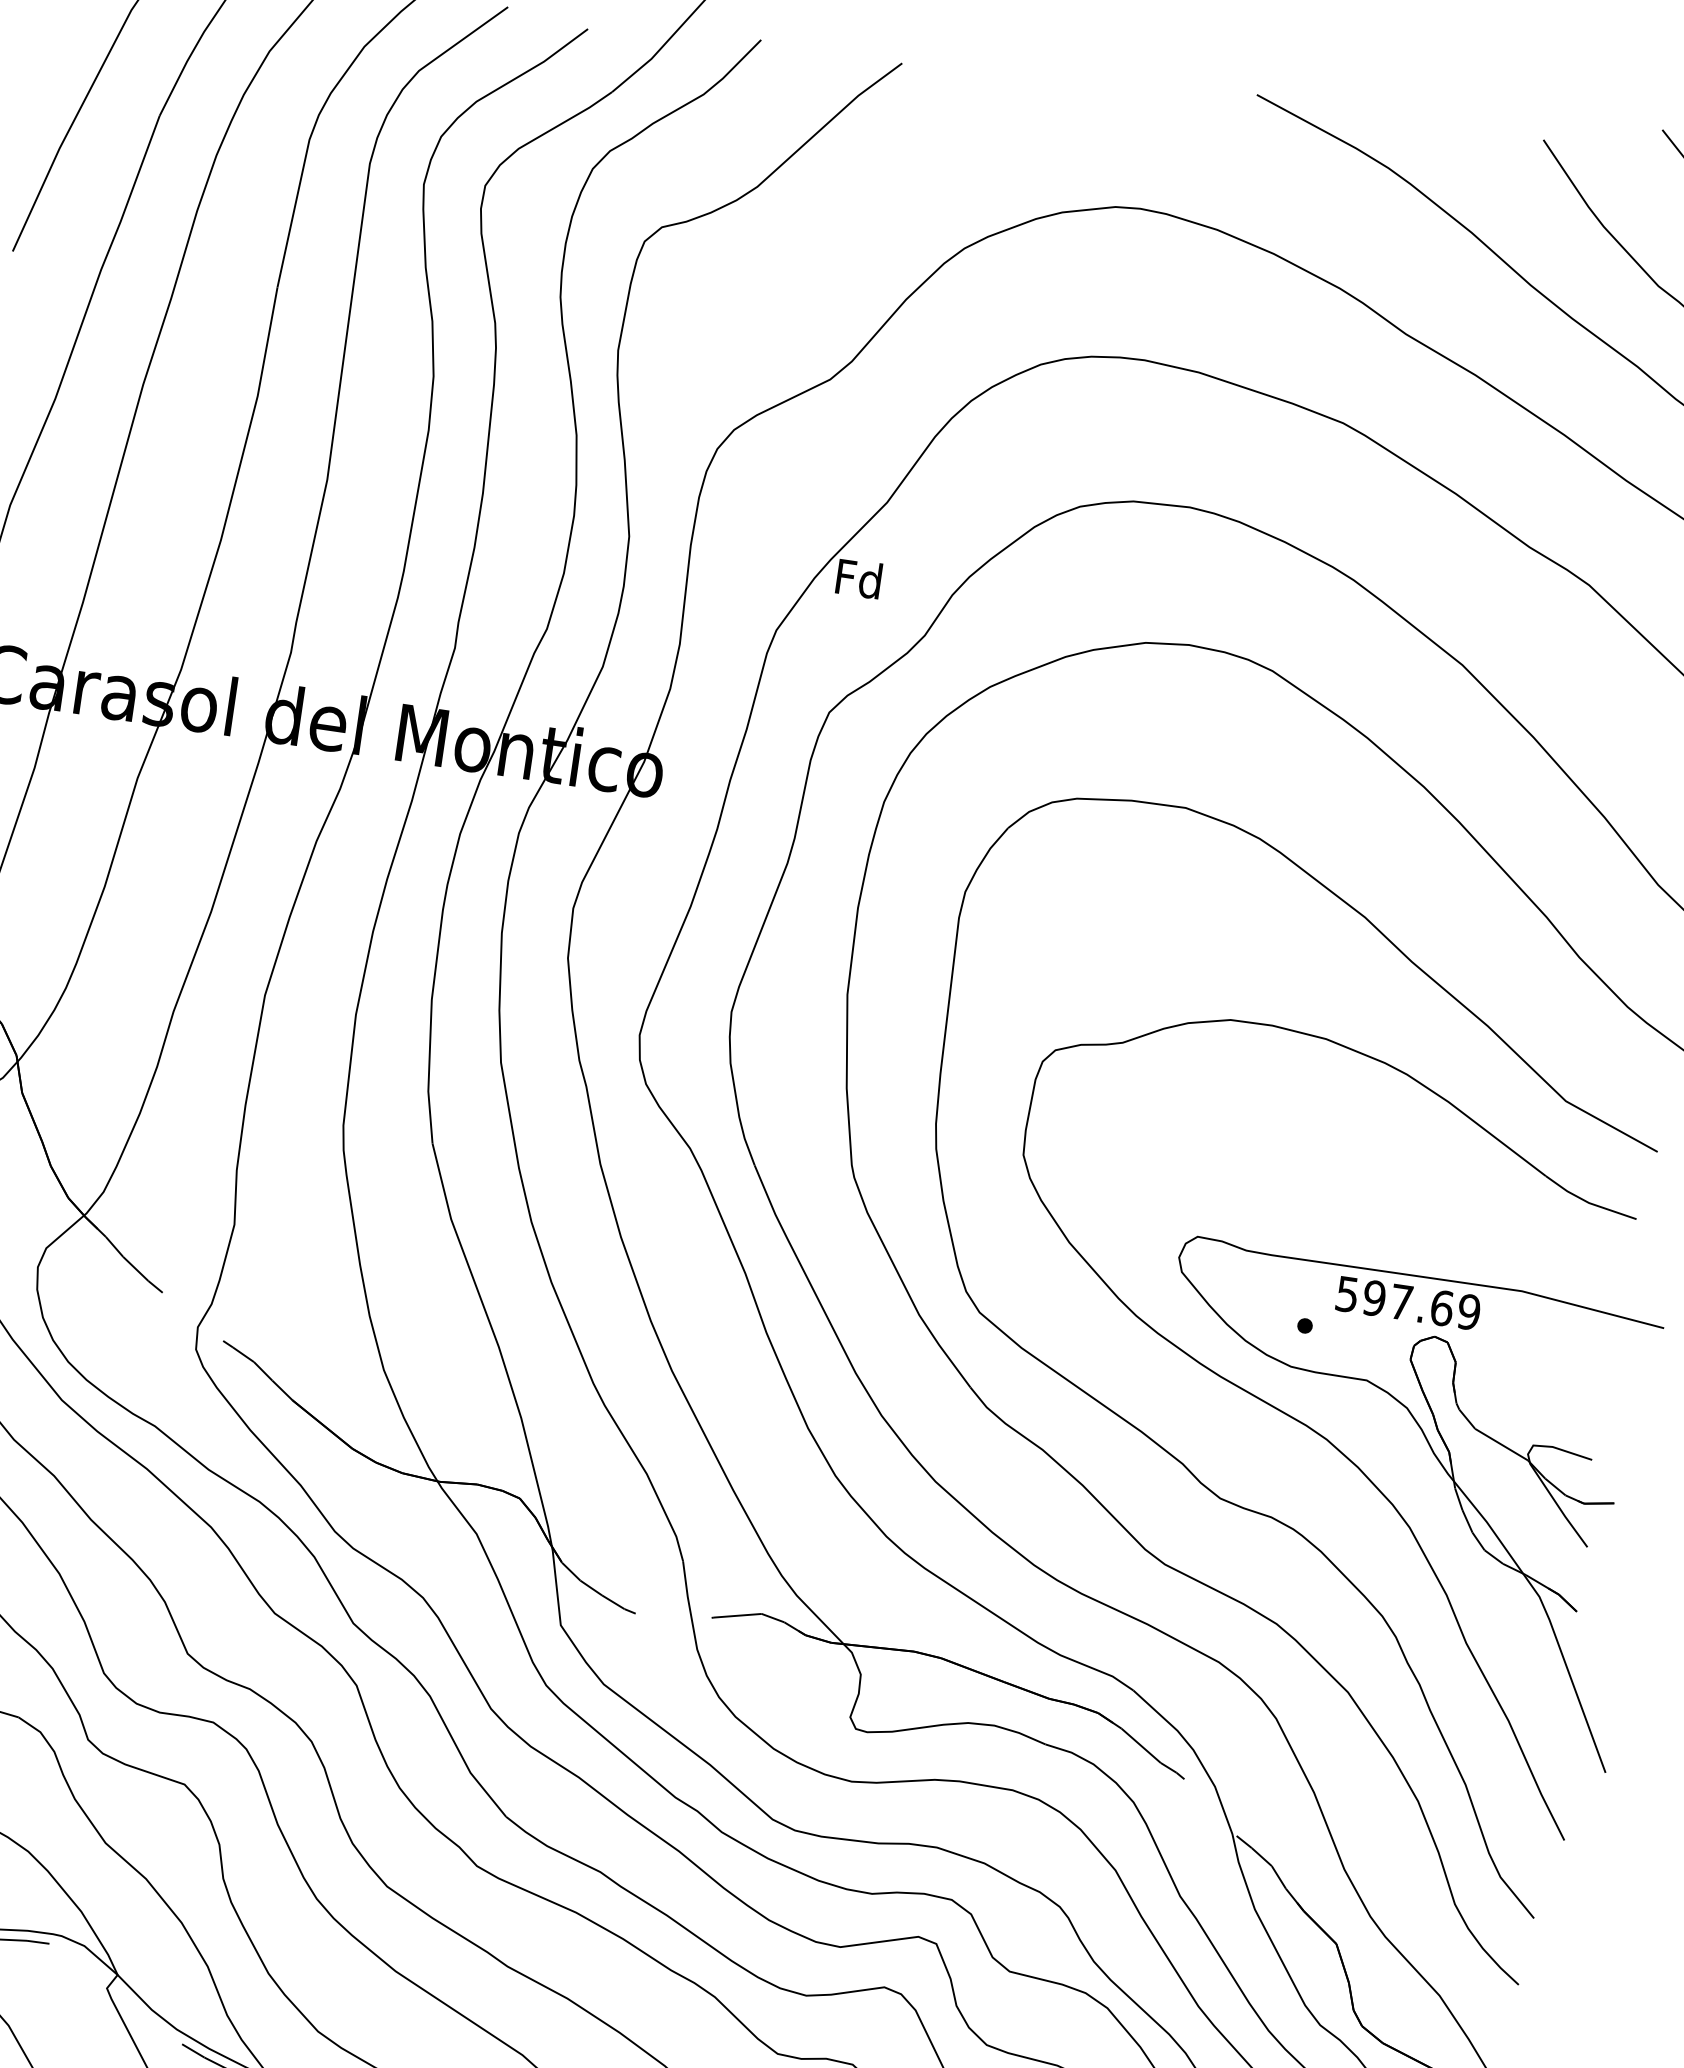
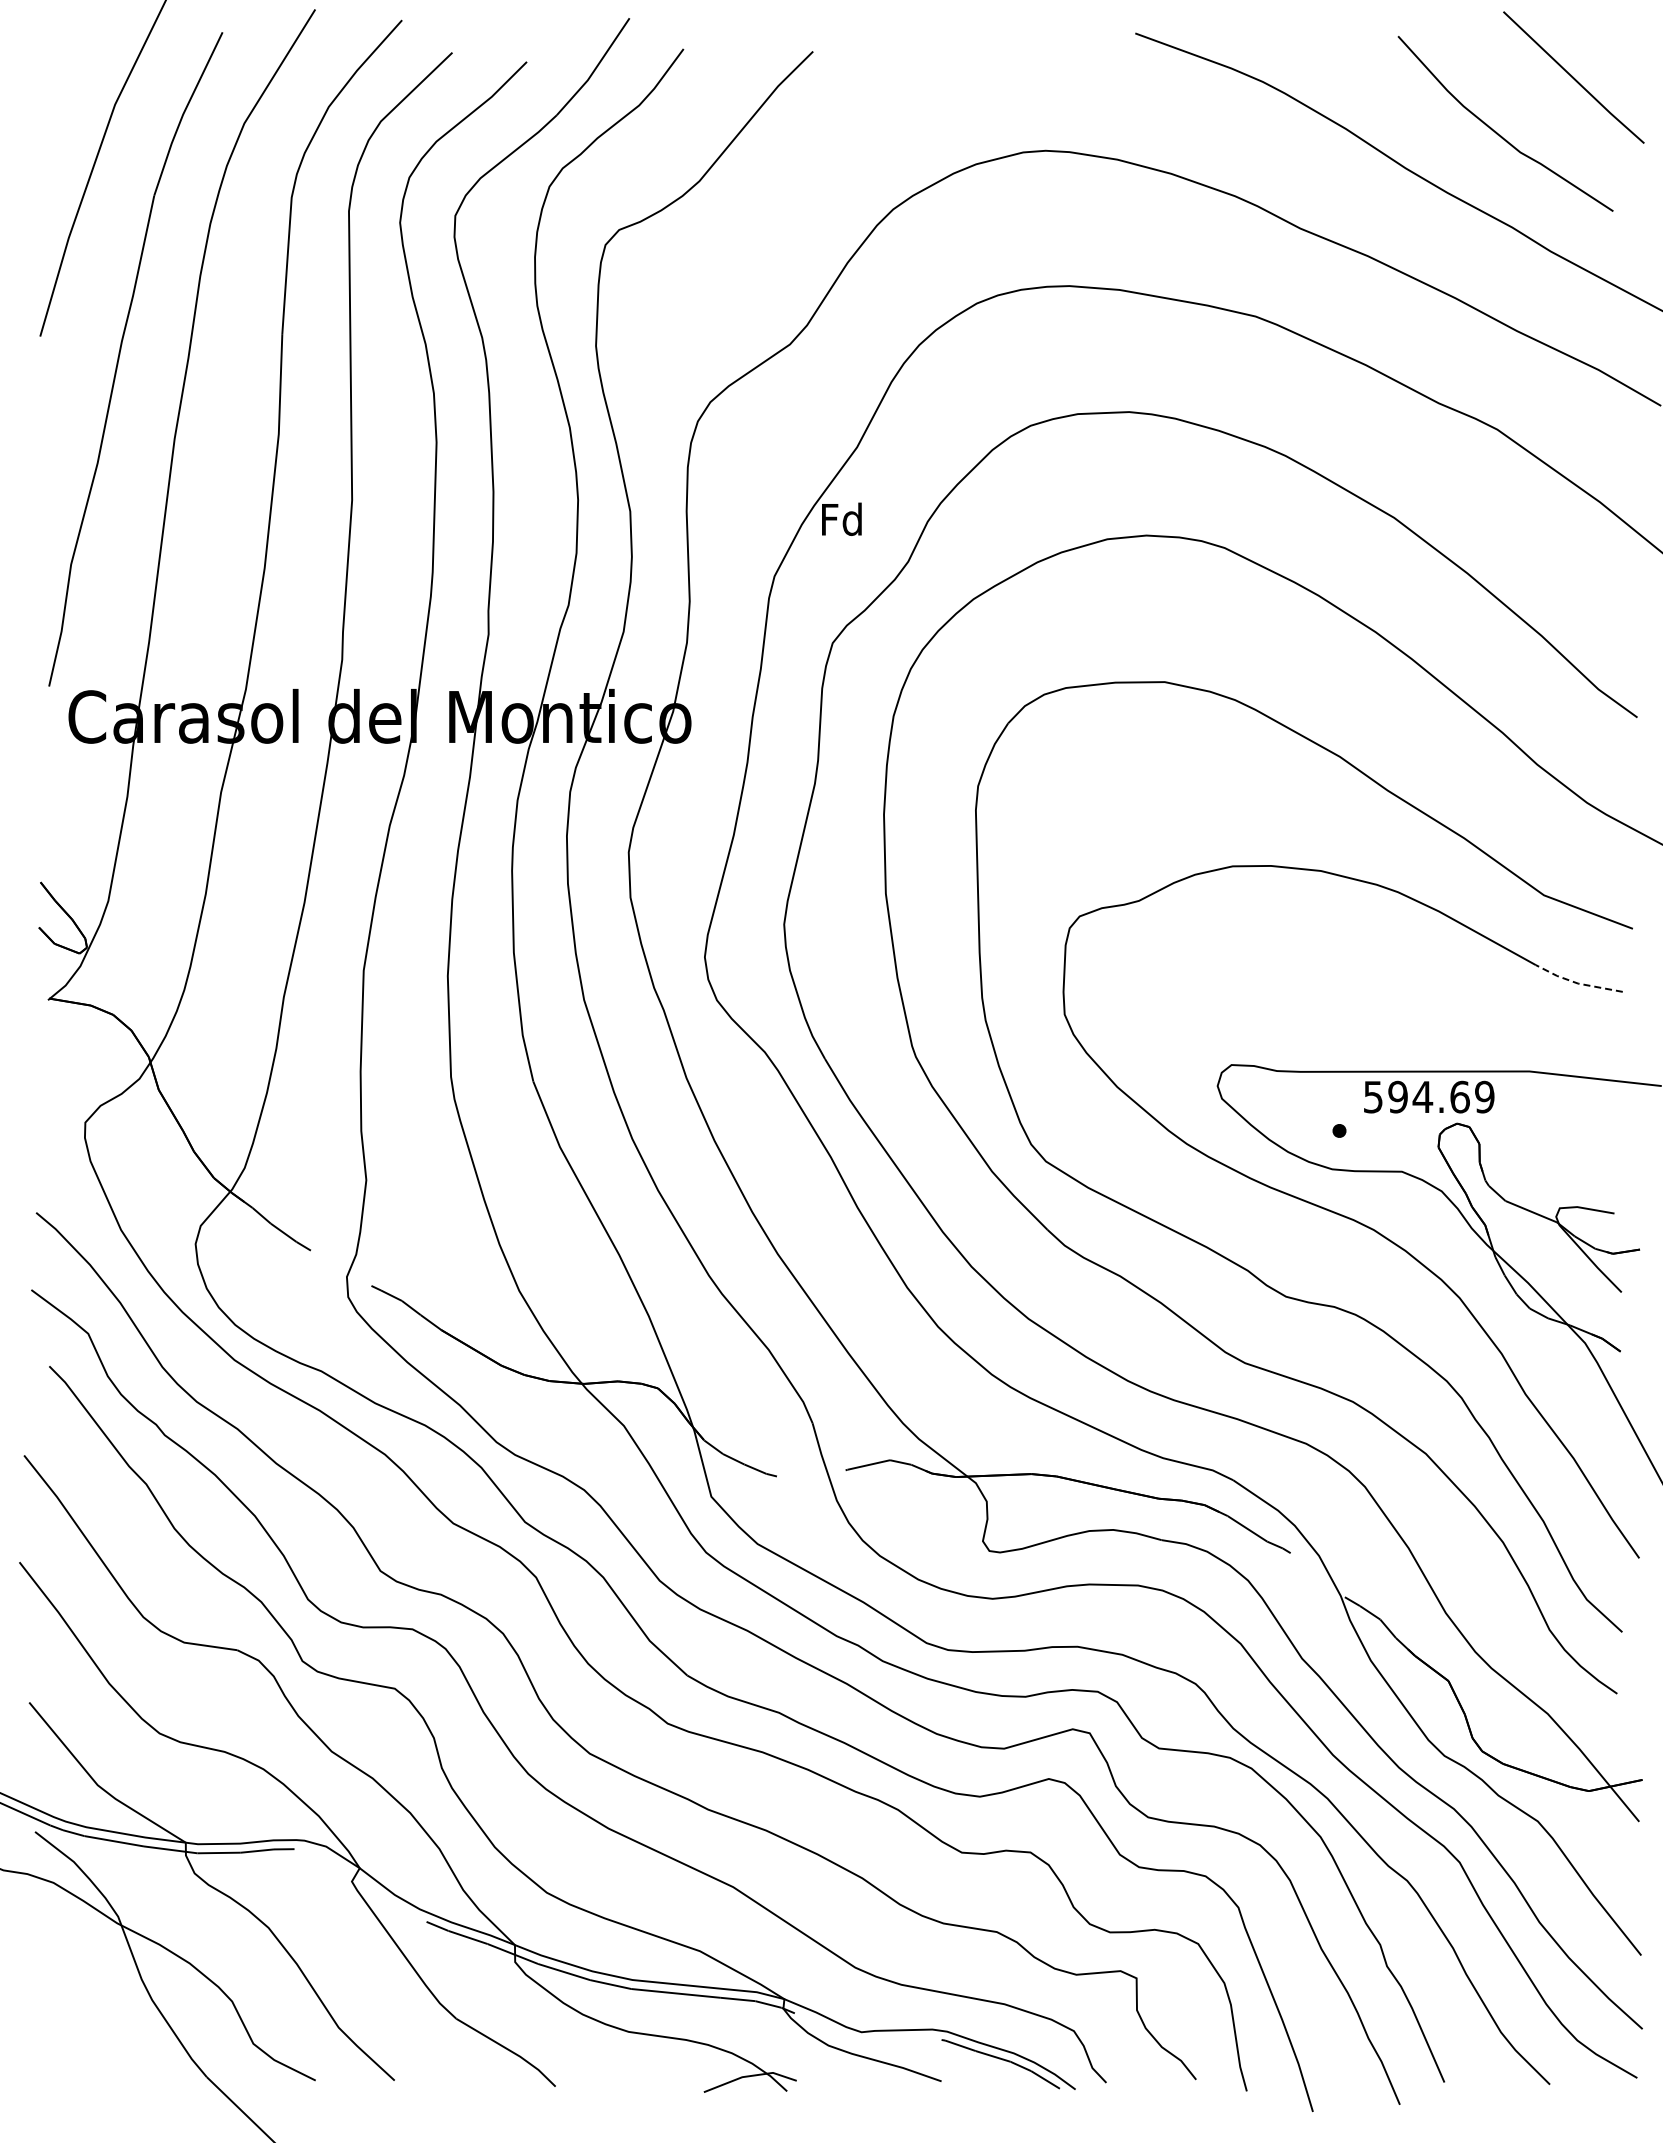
line: (1588, 1202) -> (1577, 983), solid -> dashed
text: (1401, 1301) -> (1422, 1096), 597.69 -> 594.69

